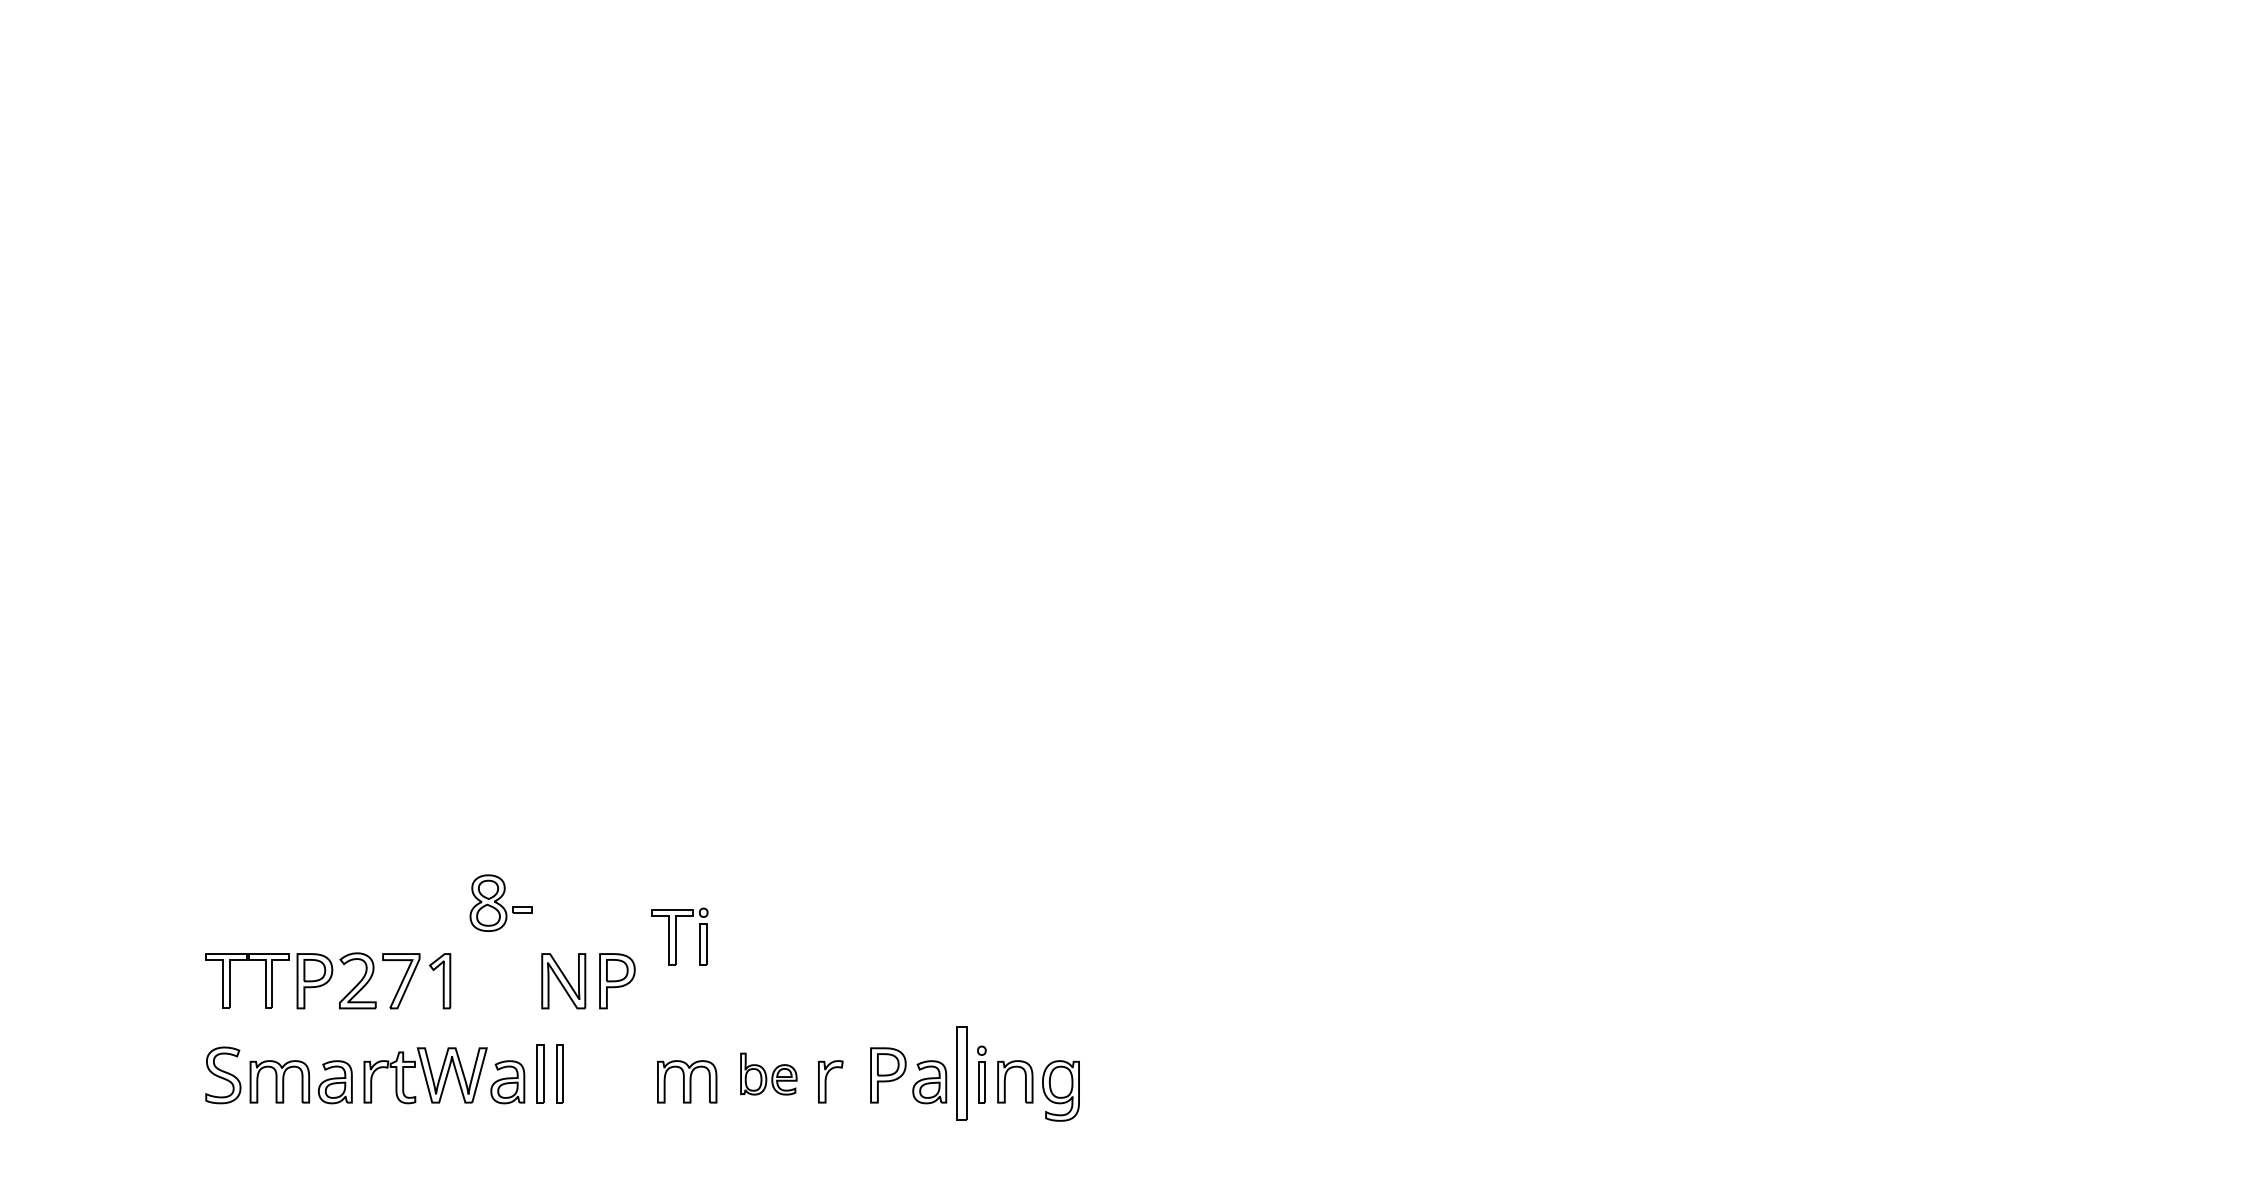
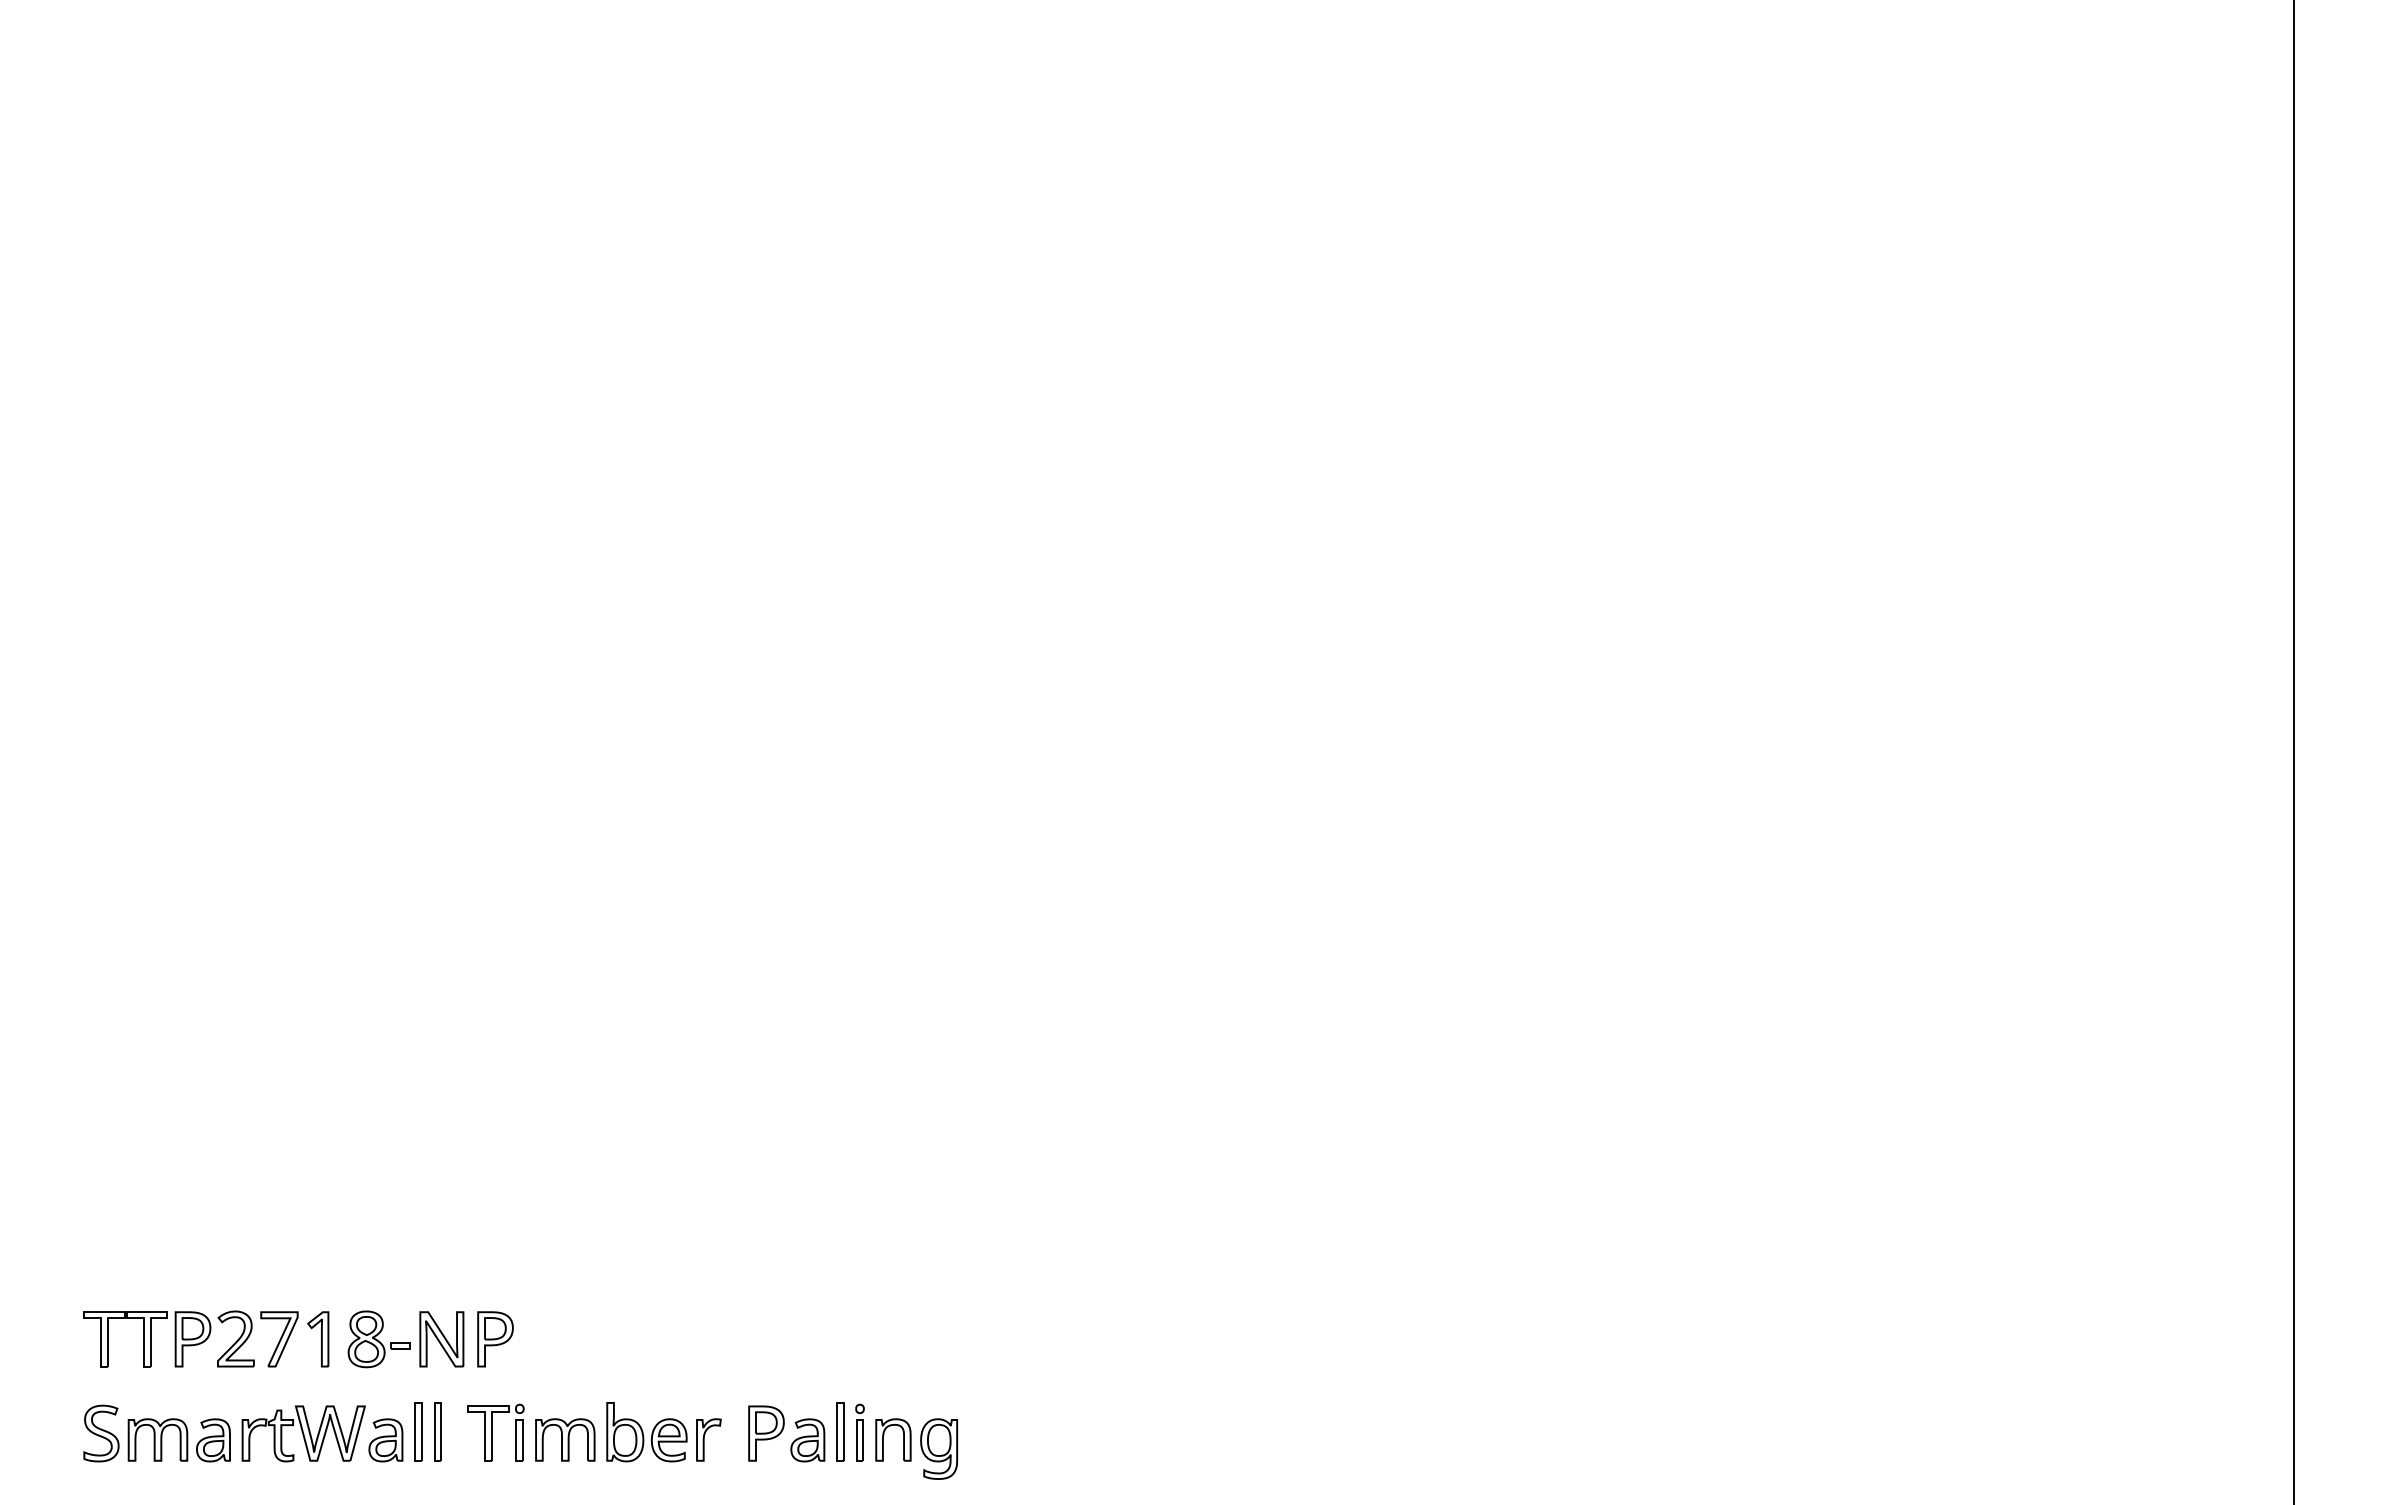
part: (500, 903) -> (378, 1339), moved
part: (679, 936) -> (495, 1432), moved
part: (962, 1073) -> (840, 1431), size x0.62
part: (768, 1074) -> (646, 1432), size x1.43

